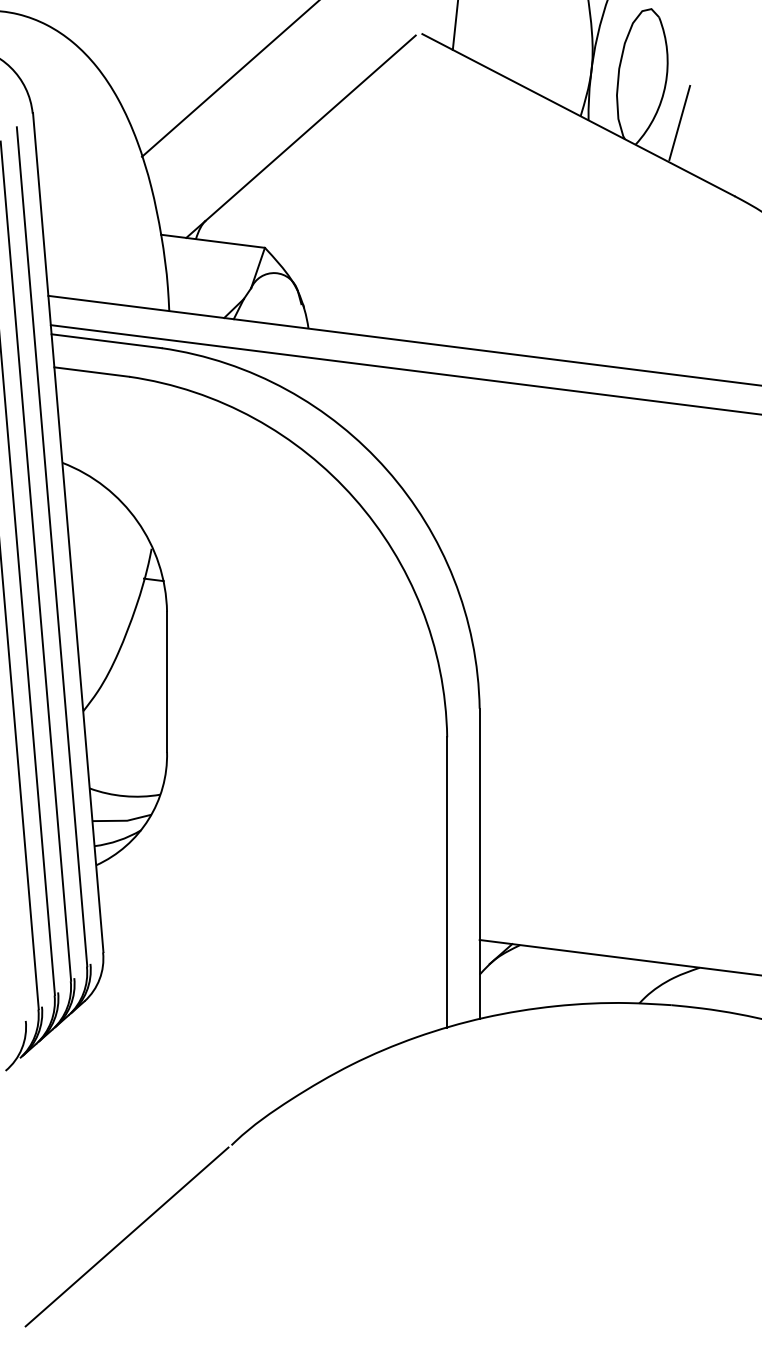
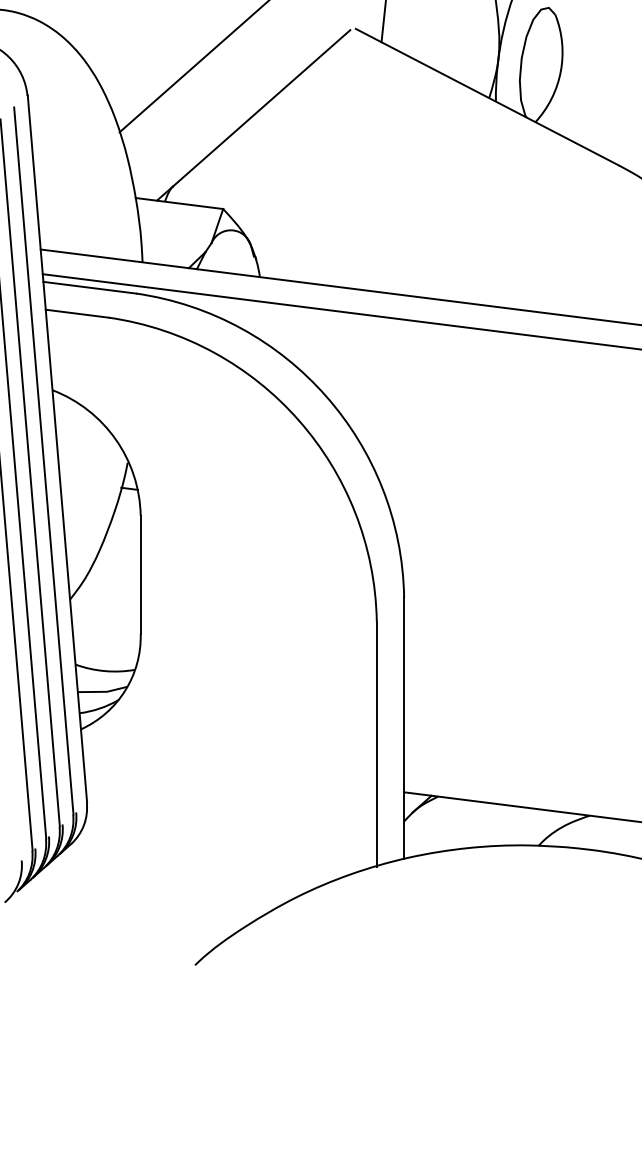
line: (679, 122) -> (572, 103), removed
line: (126, 1236) -> (106, 1042), removed

